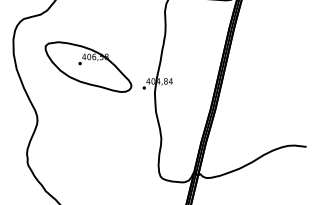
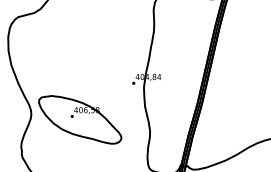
part: (88, 66) -> (80, 119), moved

